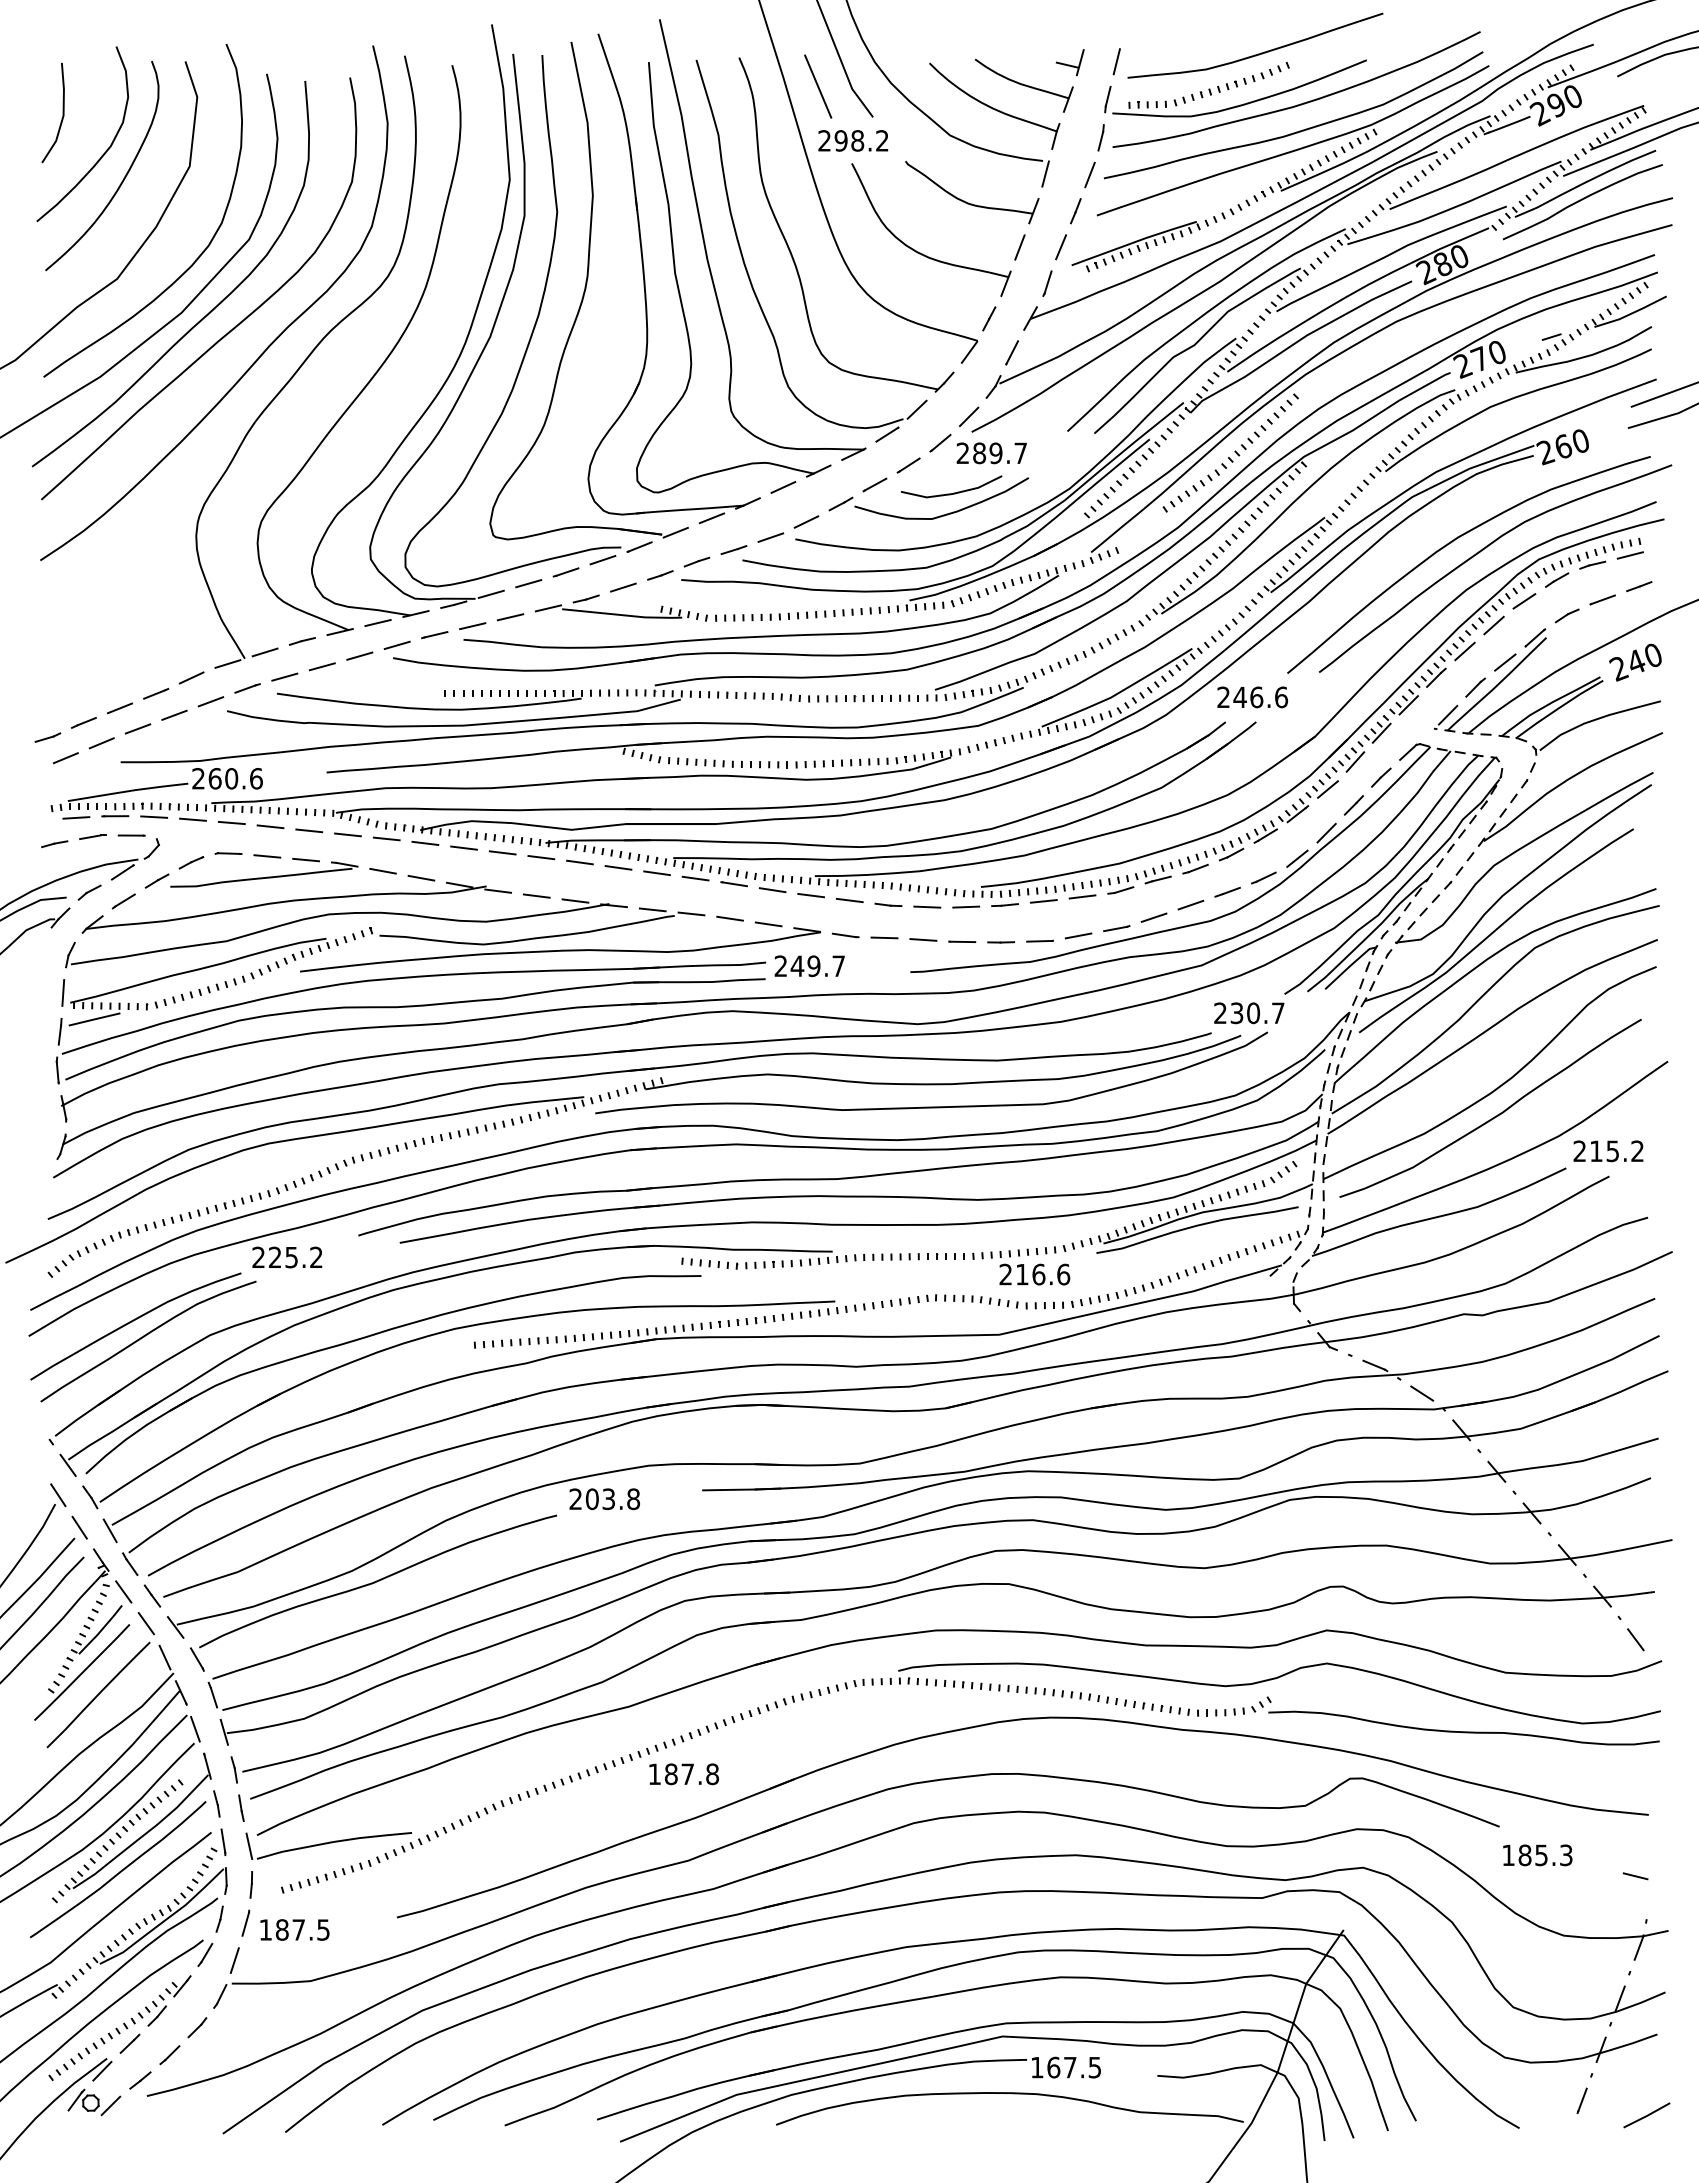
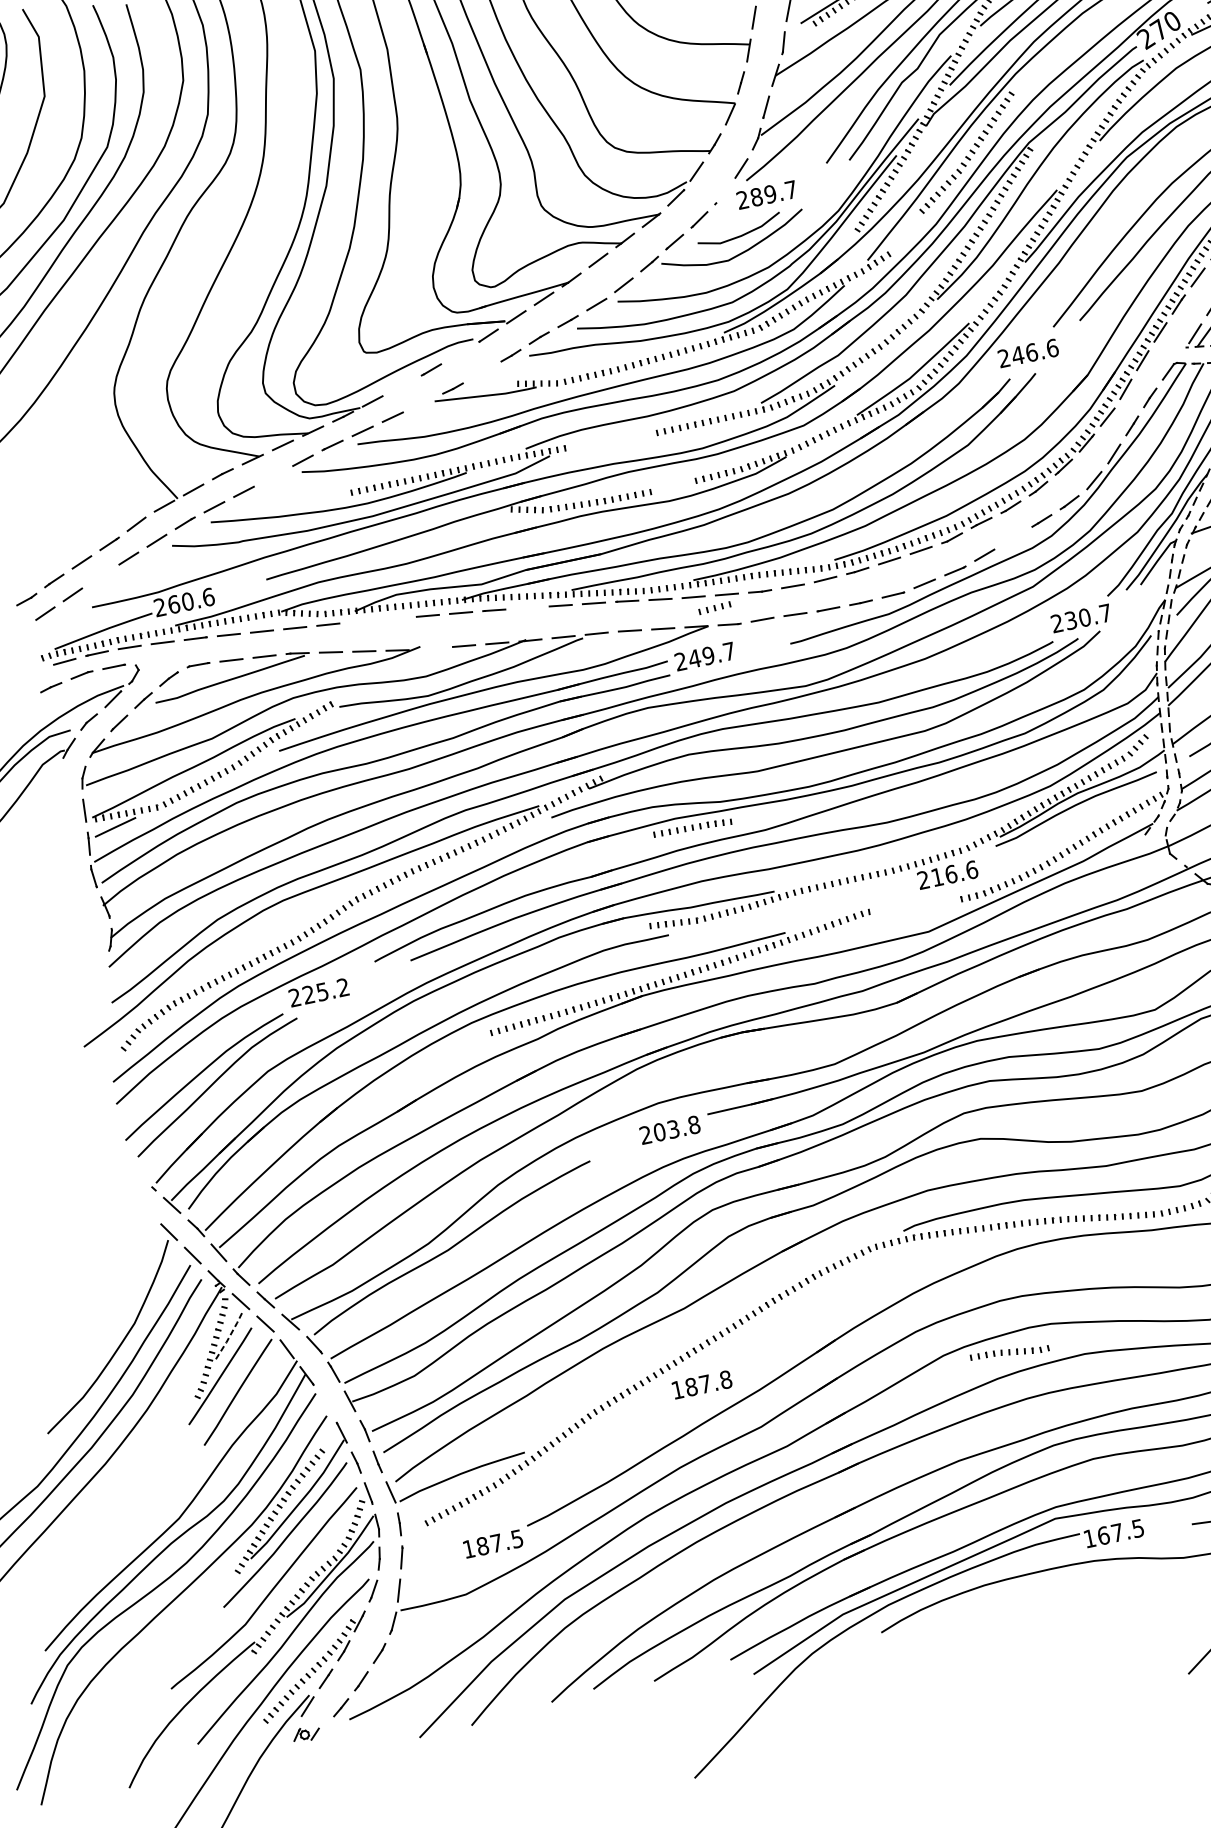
line: (940, 442) -> (722, 195), removed
line: (602, 560) -> (459, 353), removed
line: (528, 583) -> (401, 385), removed
line: (623, 587) -> (482, 372), removed
line: (548, 608) -> (423, 403), removed
line: (359, 655) -> (273, 475), removed
part: (754, 696) -> (692, 828), moved
line: (137, 728) -> (100, 576), removed
part: (814, 764) -> (714, 608), moved
line: (425, 842) -> (361, 620), removed
line: (463, 847) -> (394, 618), removed
line: (618, 867) -> (527, 607), removed
line: (498, 890) -> (431, 648), removed
line: (1190, 904) -> (1012, 537), removed
part: (990, 1301) -> (1009, 1352), moved
text: (604, 1499) -> (669, 1130), moved
line: (101, 1630) -> (229, 1337), solid -> dashed
line: (195, 1728) -> (325, 1403), removed
text: (683, 1774) -> (701, 1385), moved
text: (294, 1929) -> (492, 1543), moved
part: (94, 2102) -> (306, 1734), size x0.6

